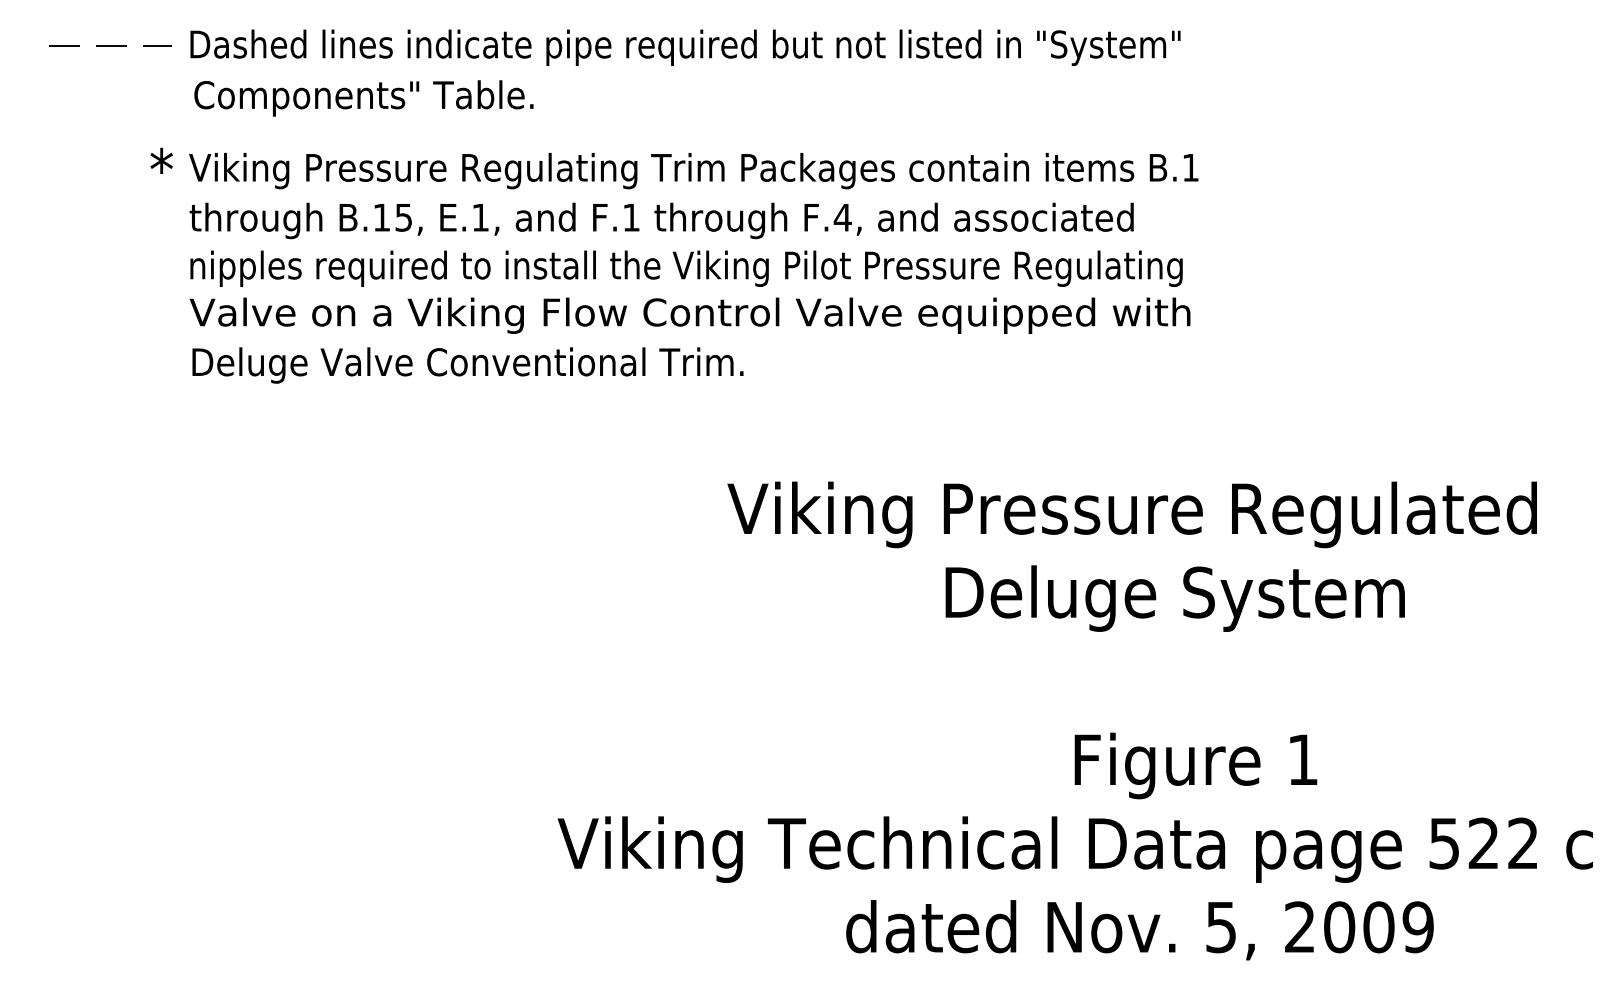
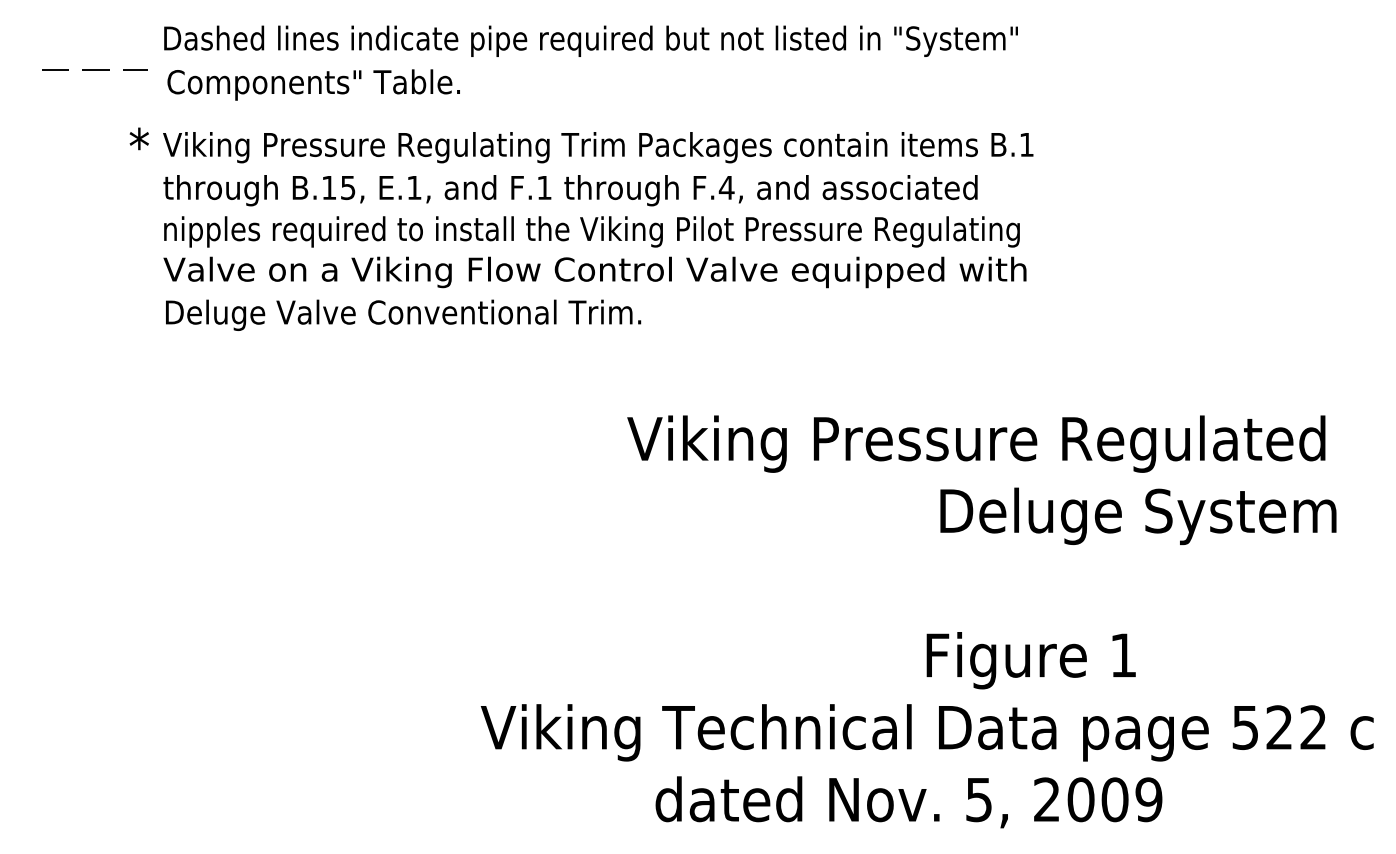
line: (109, 44) -> (94, 69), moved
text: (1175, 598) -> (1138, 516), moved
text: (1139, 930) -> (908, 802), moved

